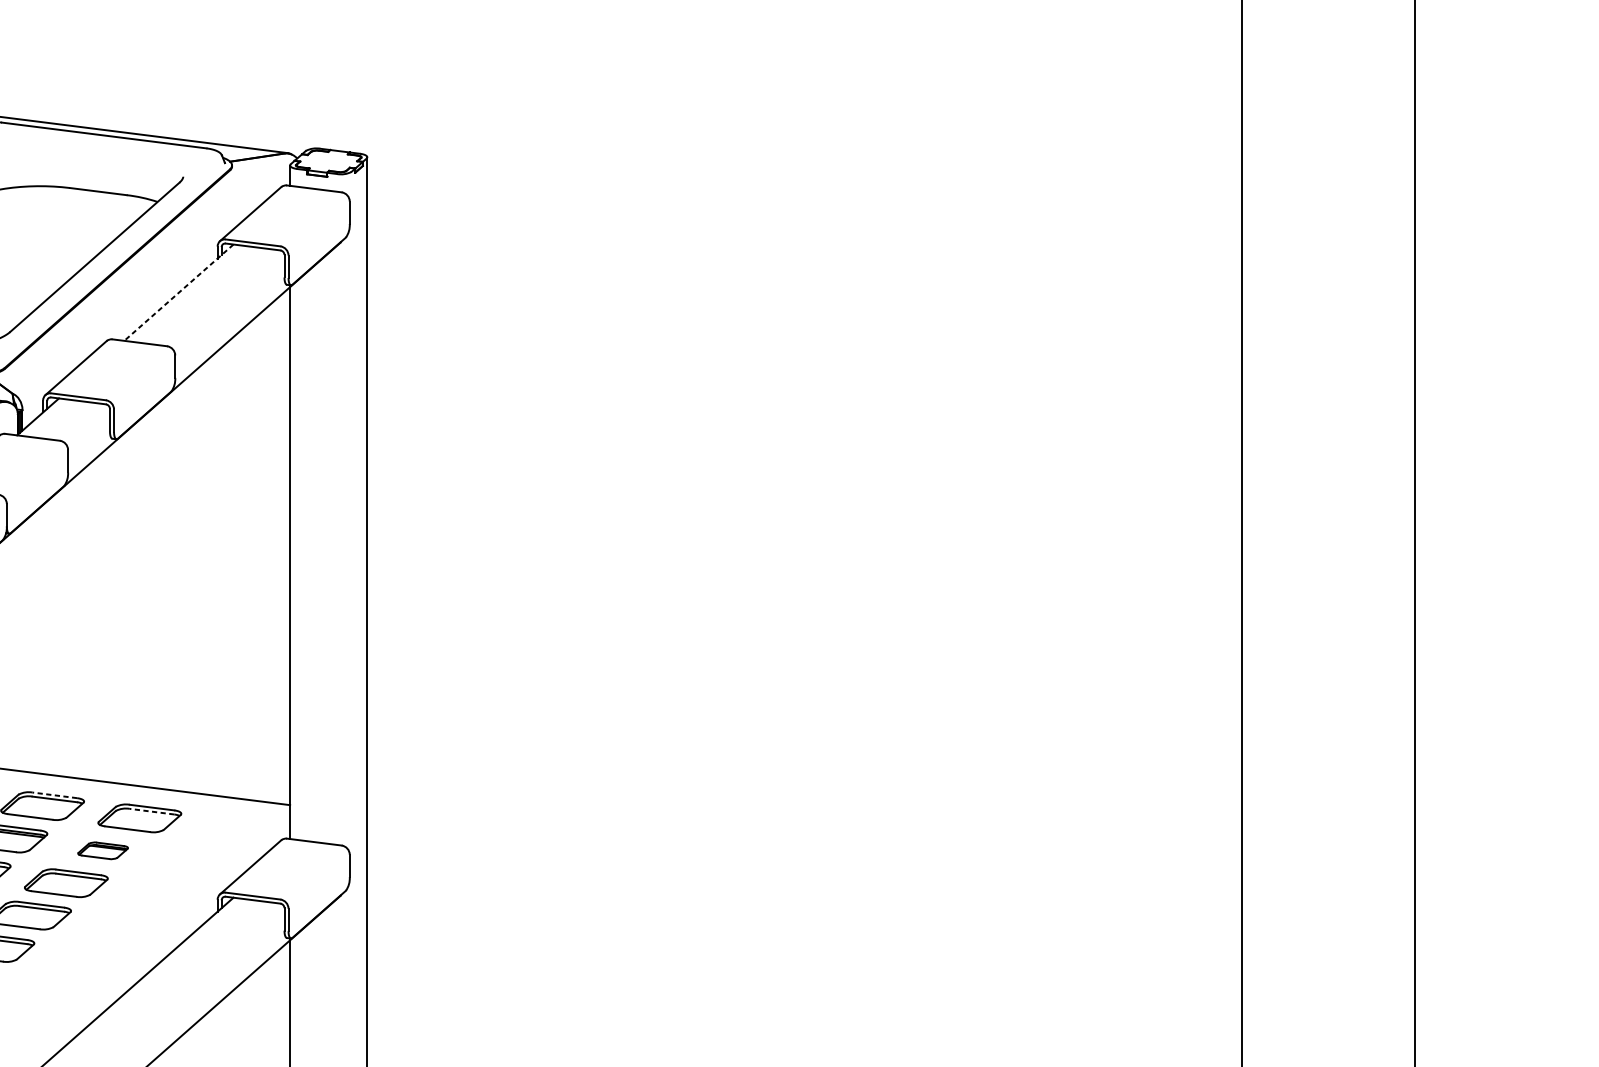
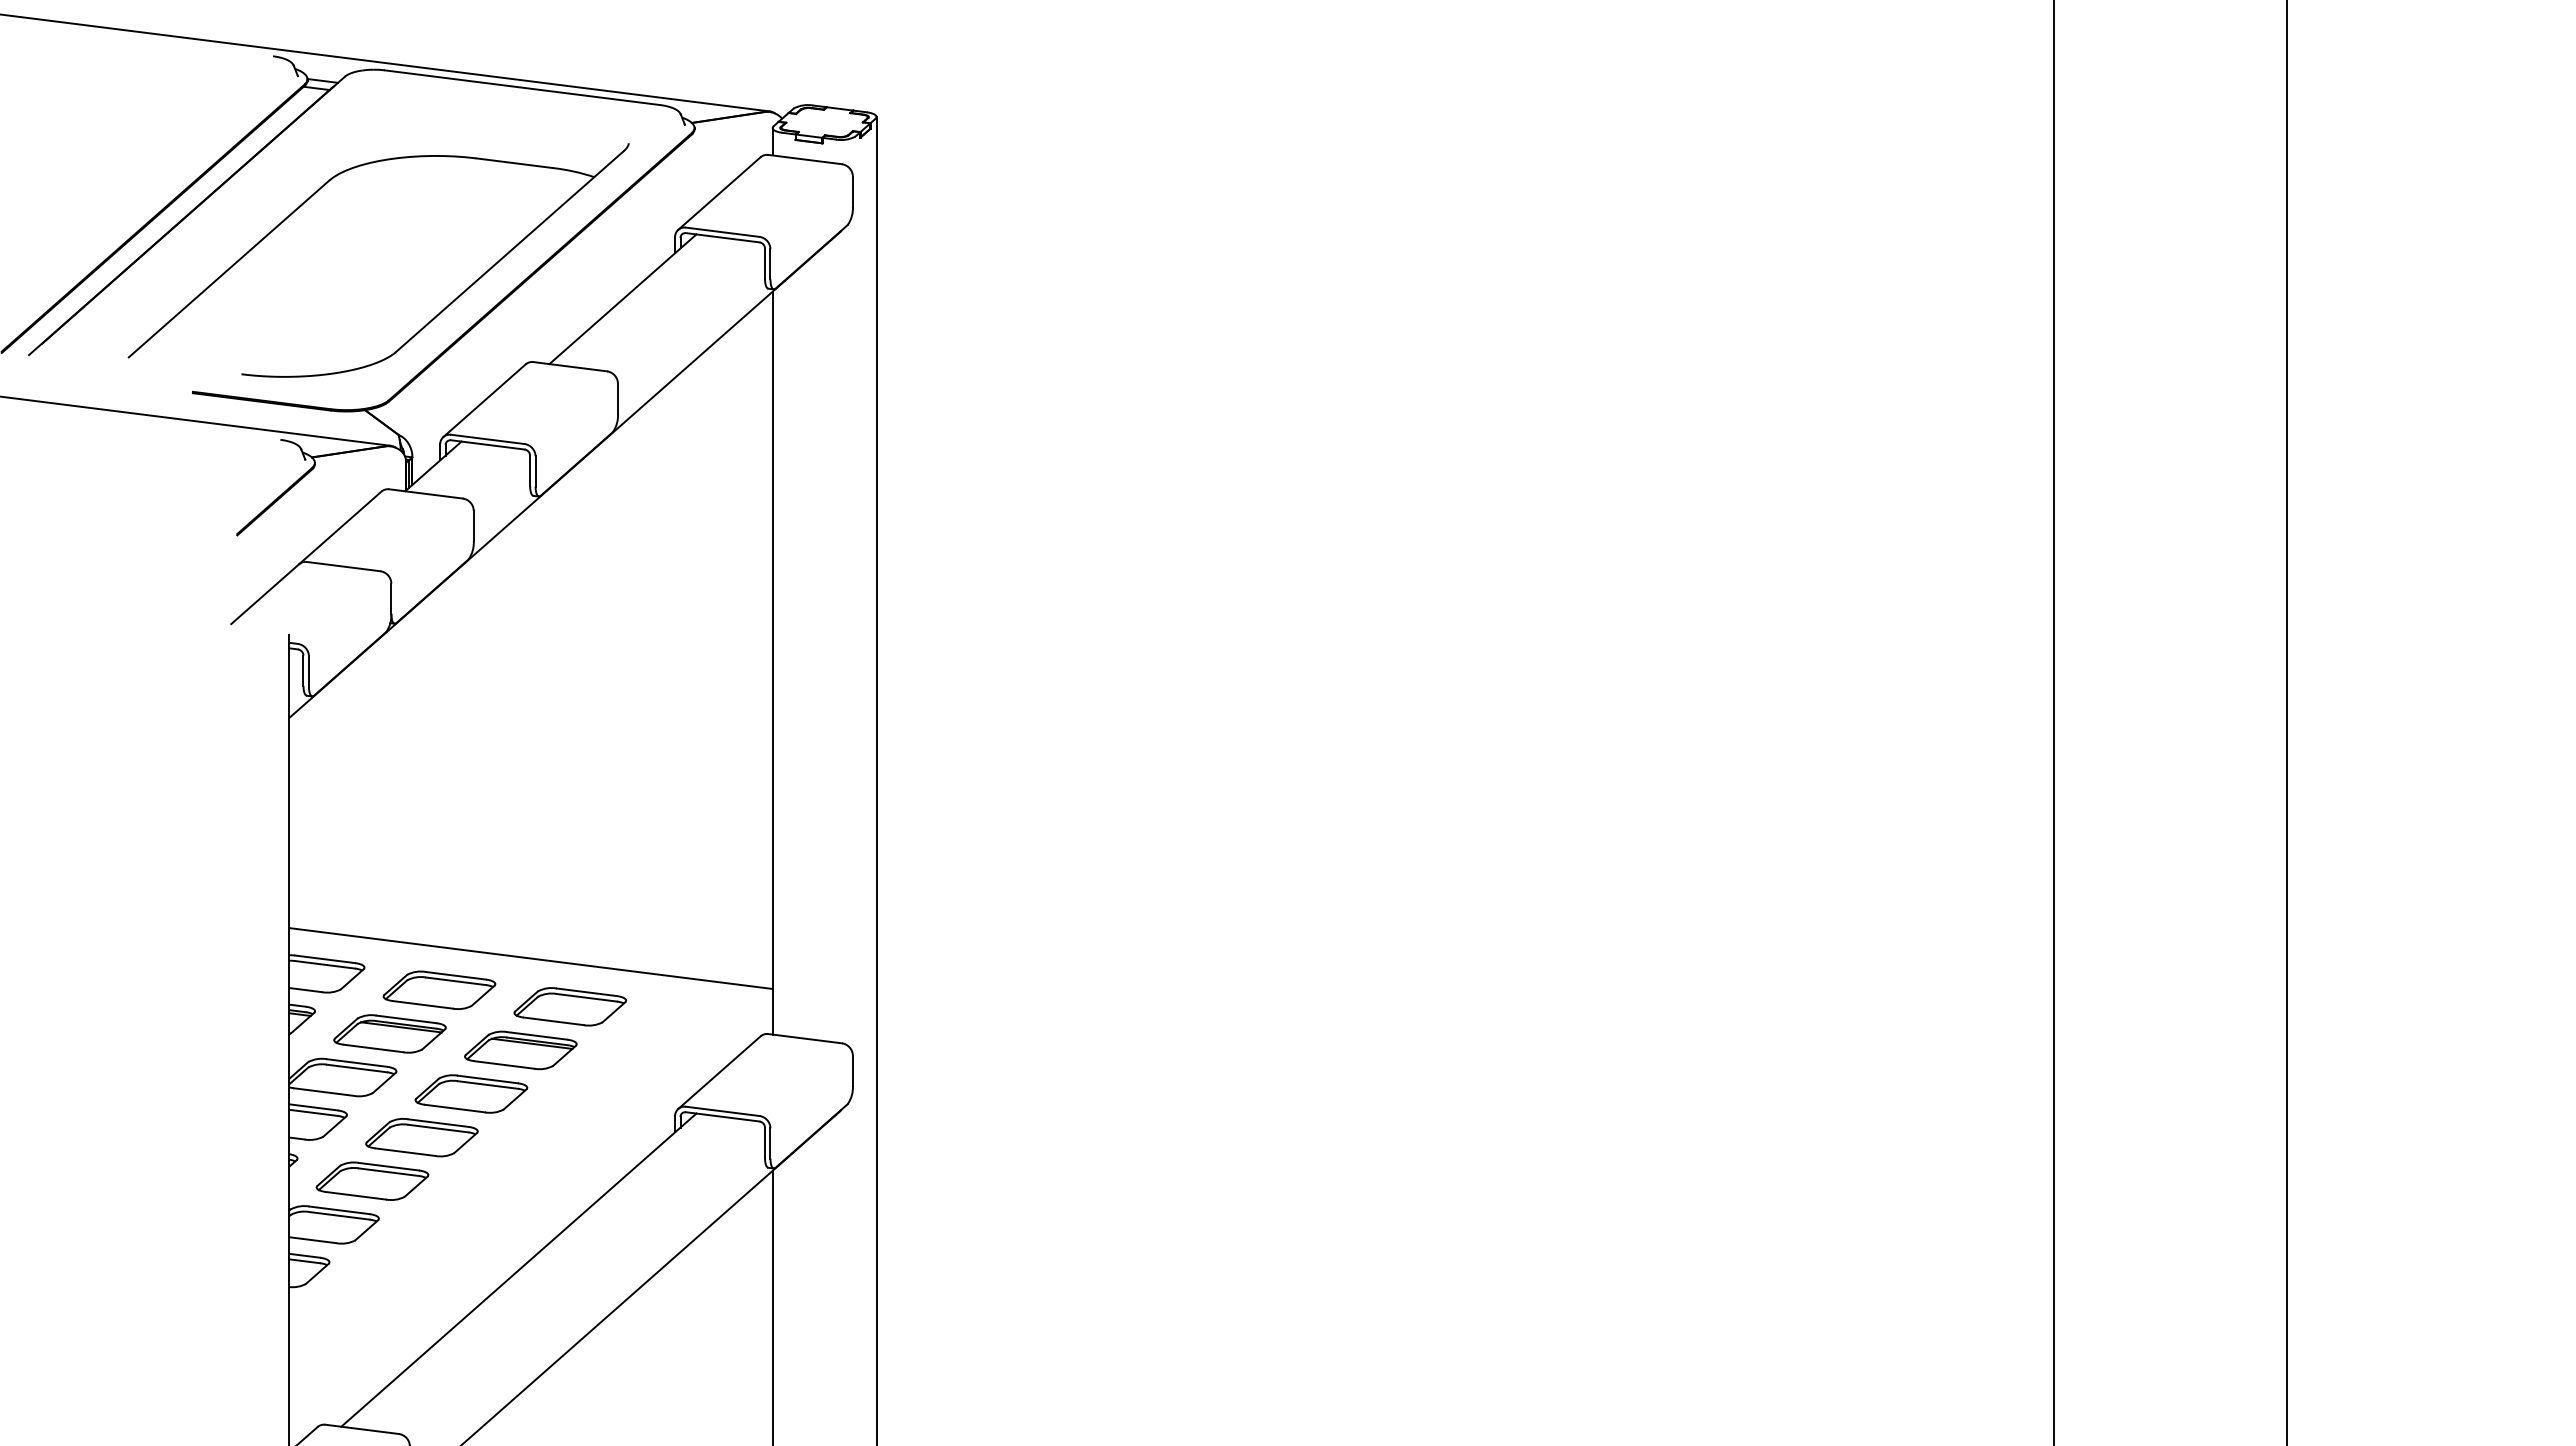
line: (178, 292) -> (622, 299), dashed -> solid
line: (54, 795) -> (455, 975), dashed -> solid
line: (151, 811) -> (586, 997), dashed -> solid
part: (102, 850) -> (520, 1050), size x1.67

